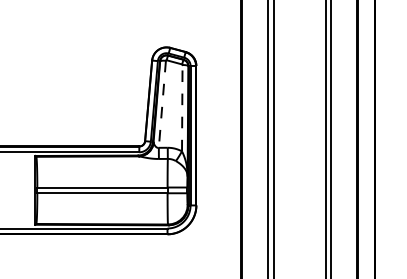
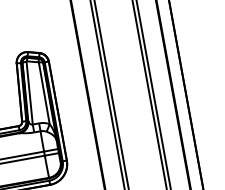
line: (162, 104) -> (29, 93), dashed -> solid
line: (182, 107) -> (44, 92), dashed -> solid

